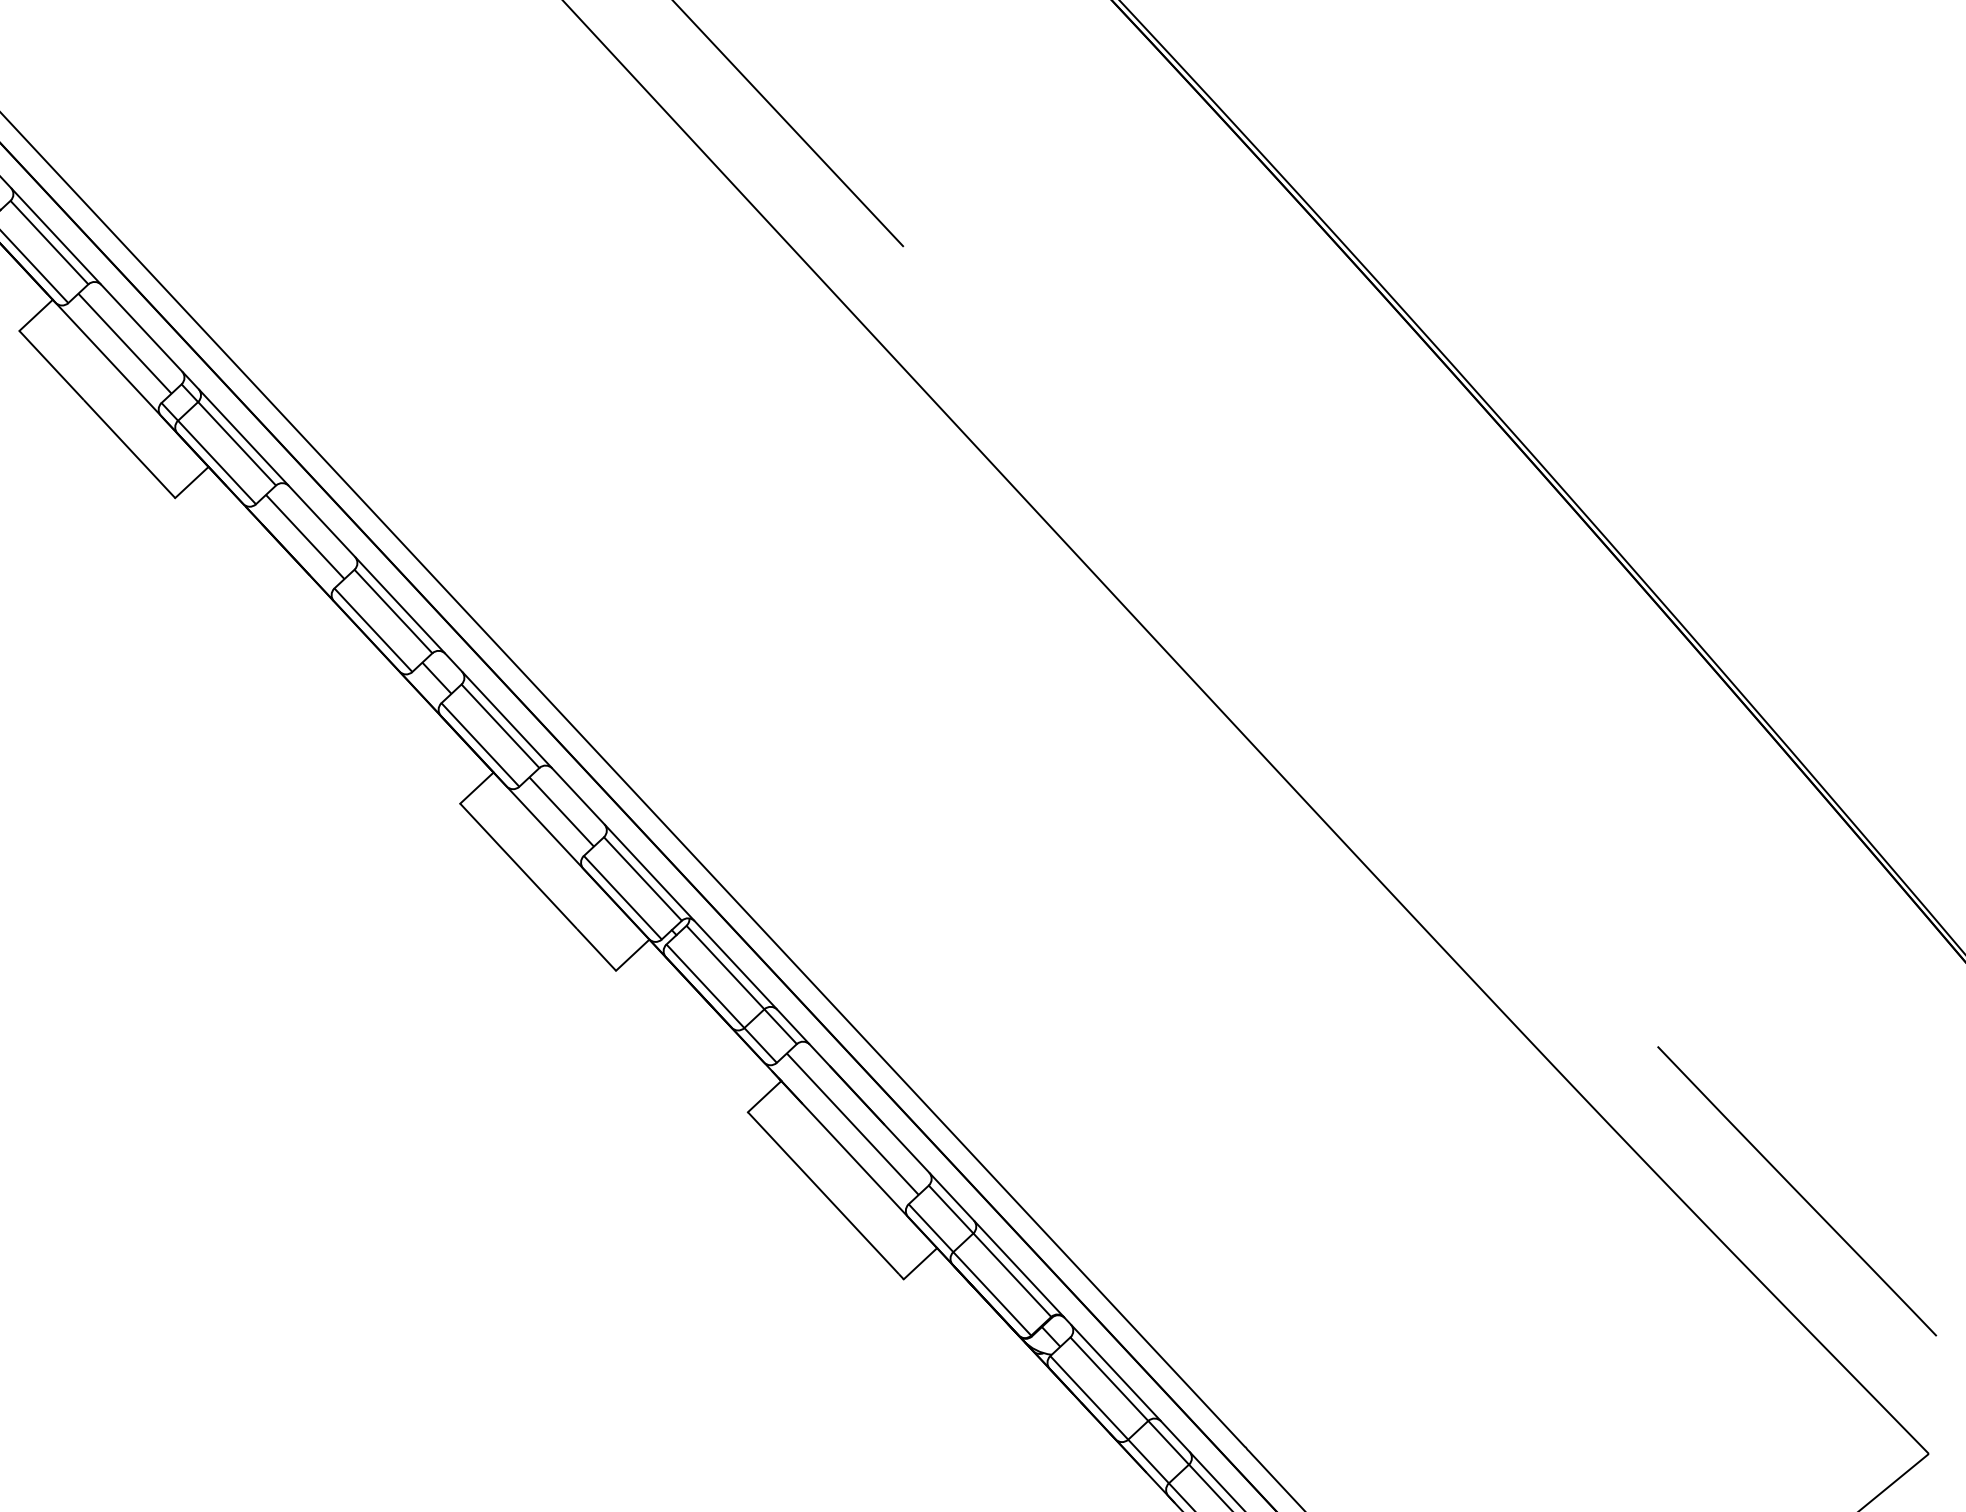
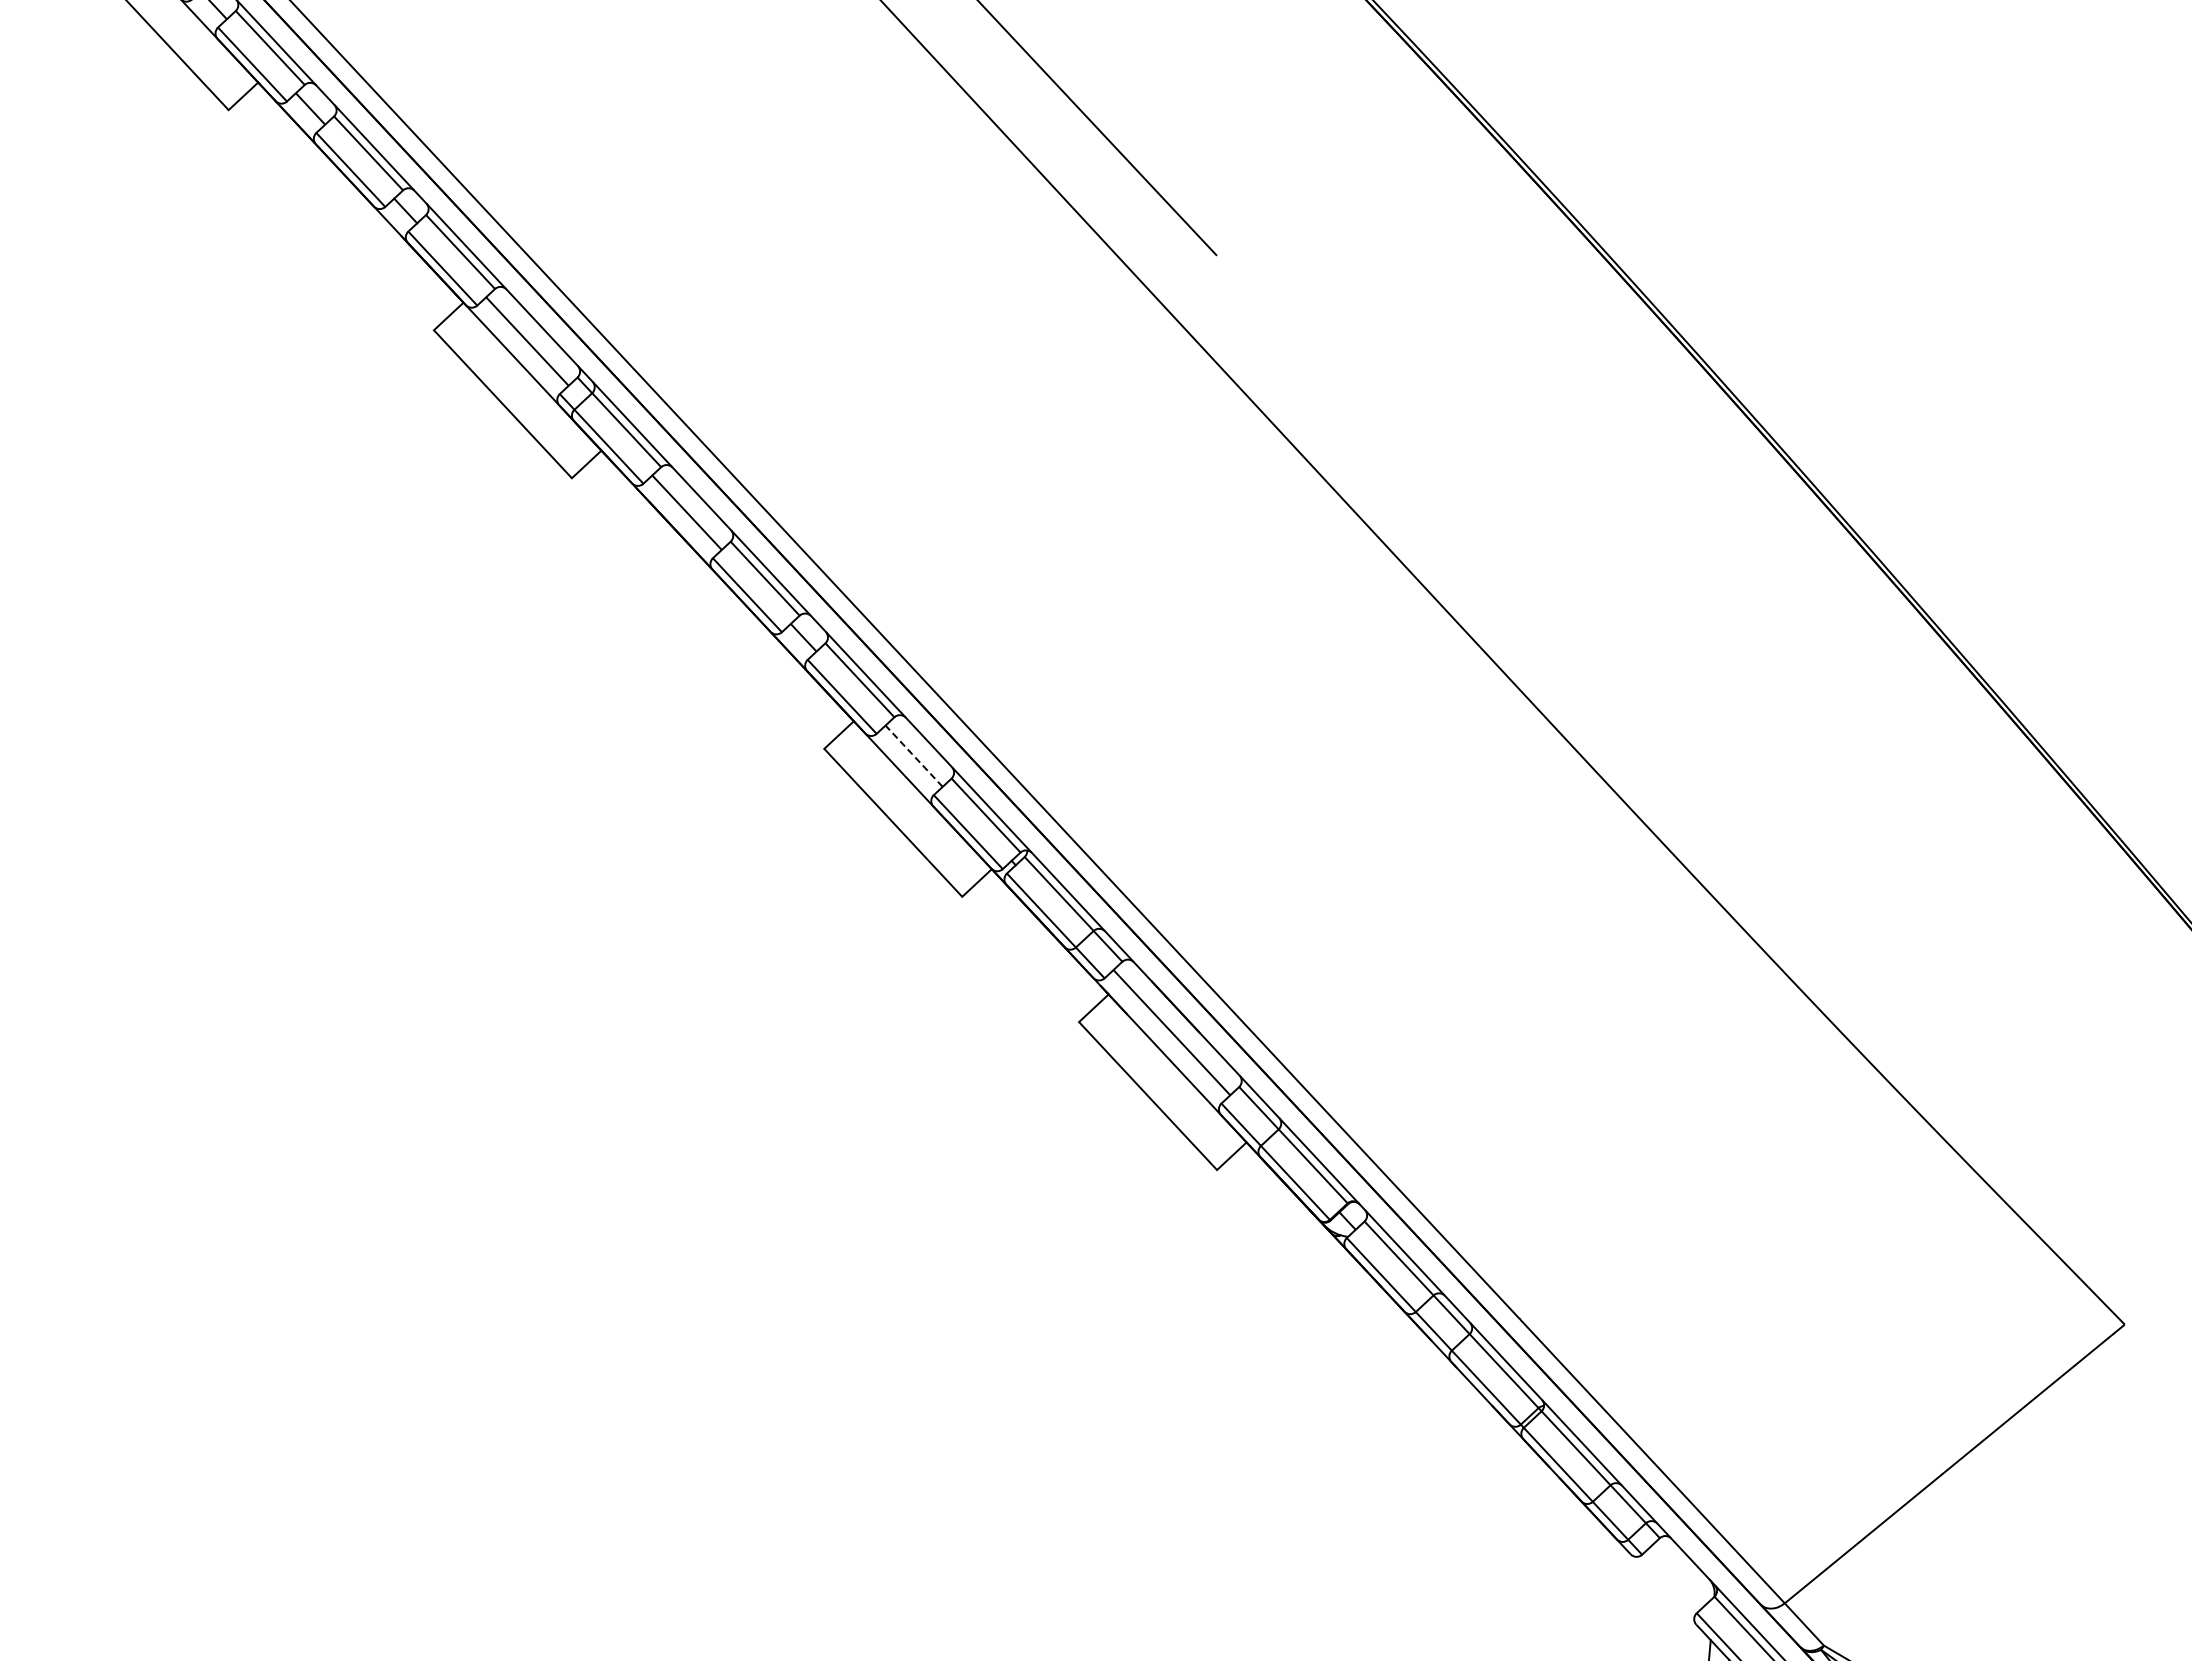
line: (560, 811) -> (913, 755), solid -> dashed
line: (1797, 1190) -> (2008, 1091), removed

